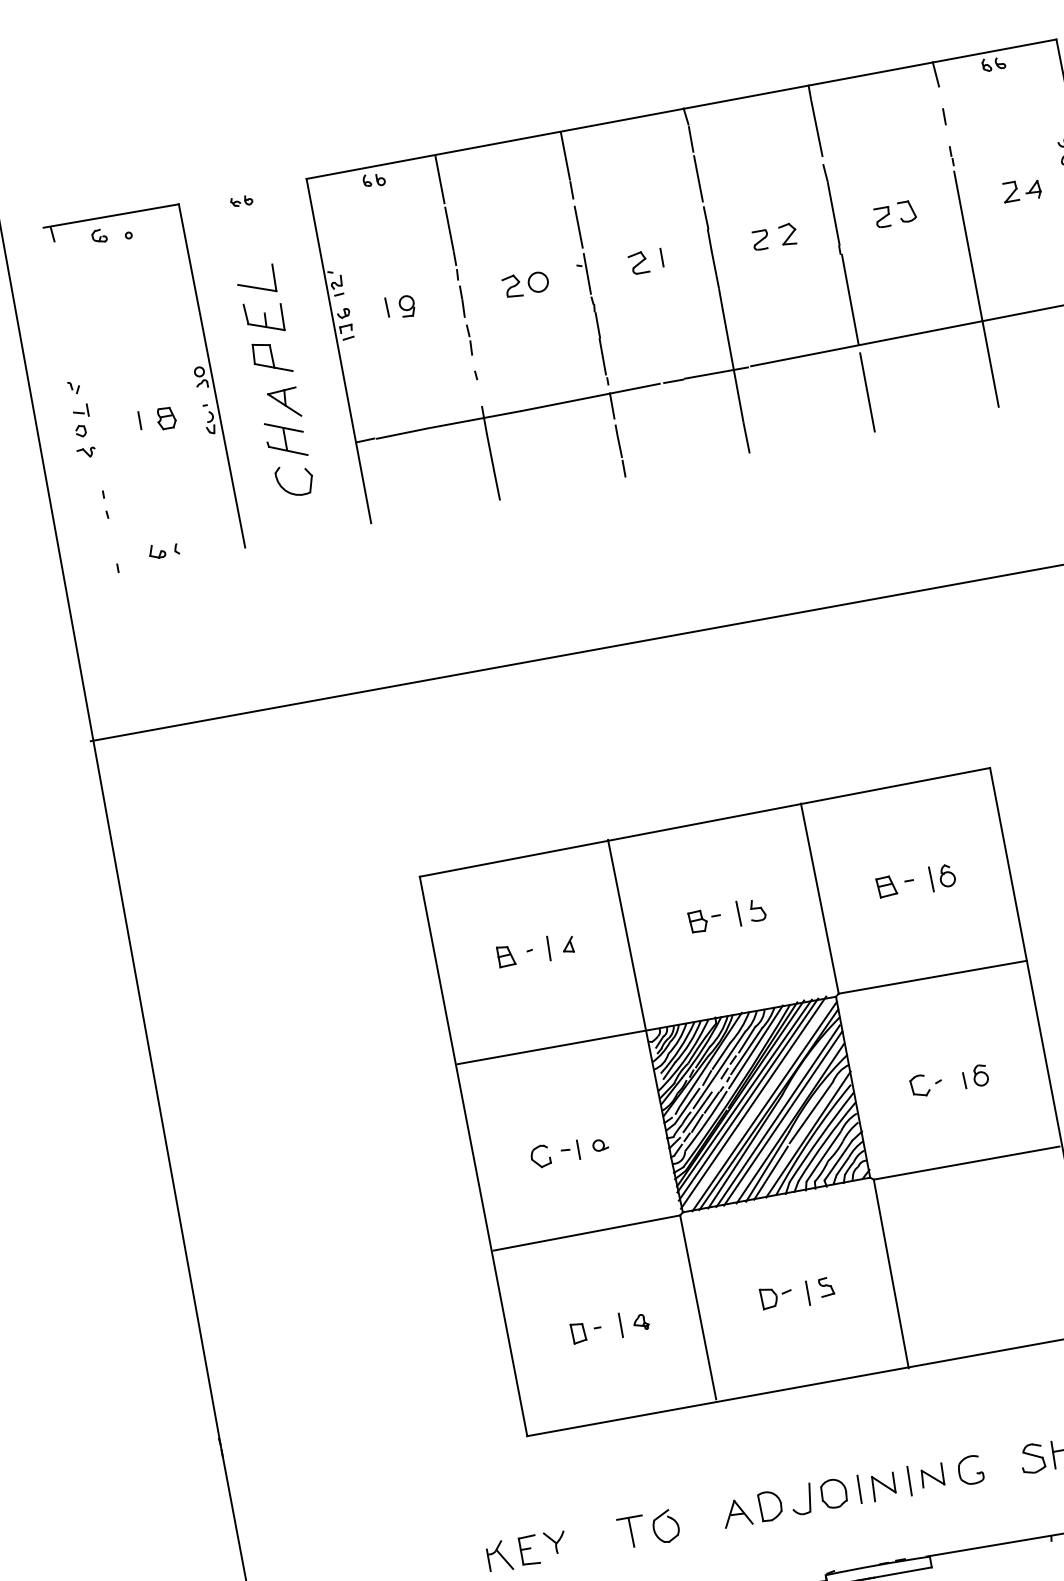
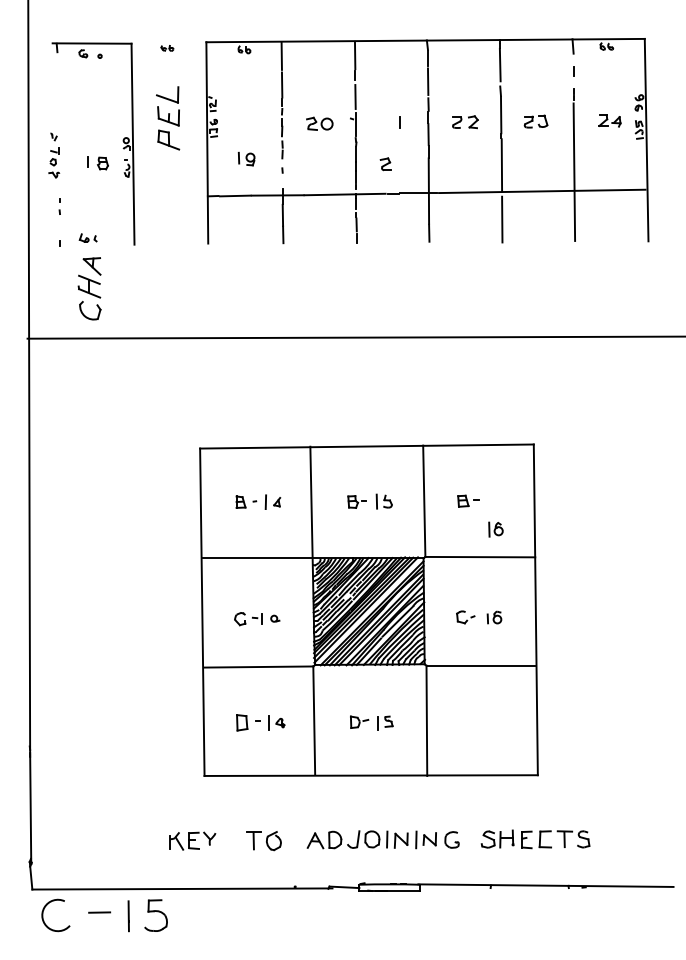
part: (638, 263) -> (385, 164), moved
part: (400, 307) -> (246, 159), moved
part: (286, 442) -> (89, 288), moved
part: (941, 877) -> (495, 529), moved
part: (586, 1331) -> (248, 722), size x1.4

